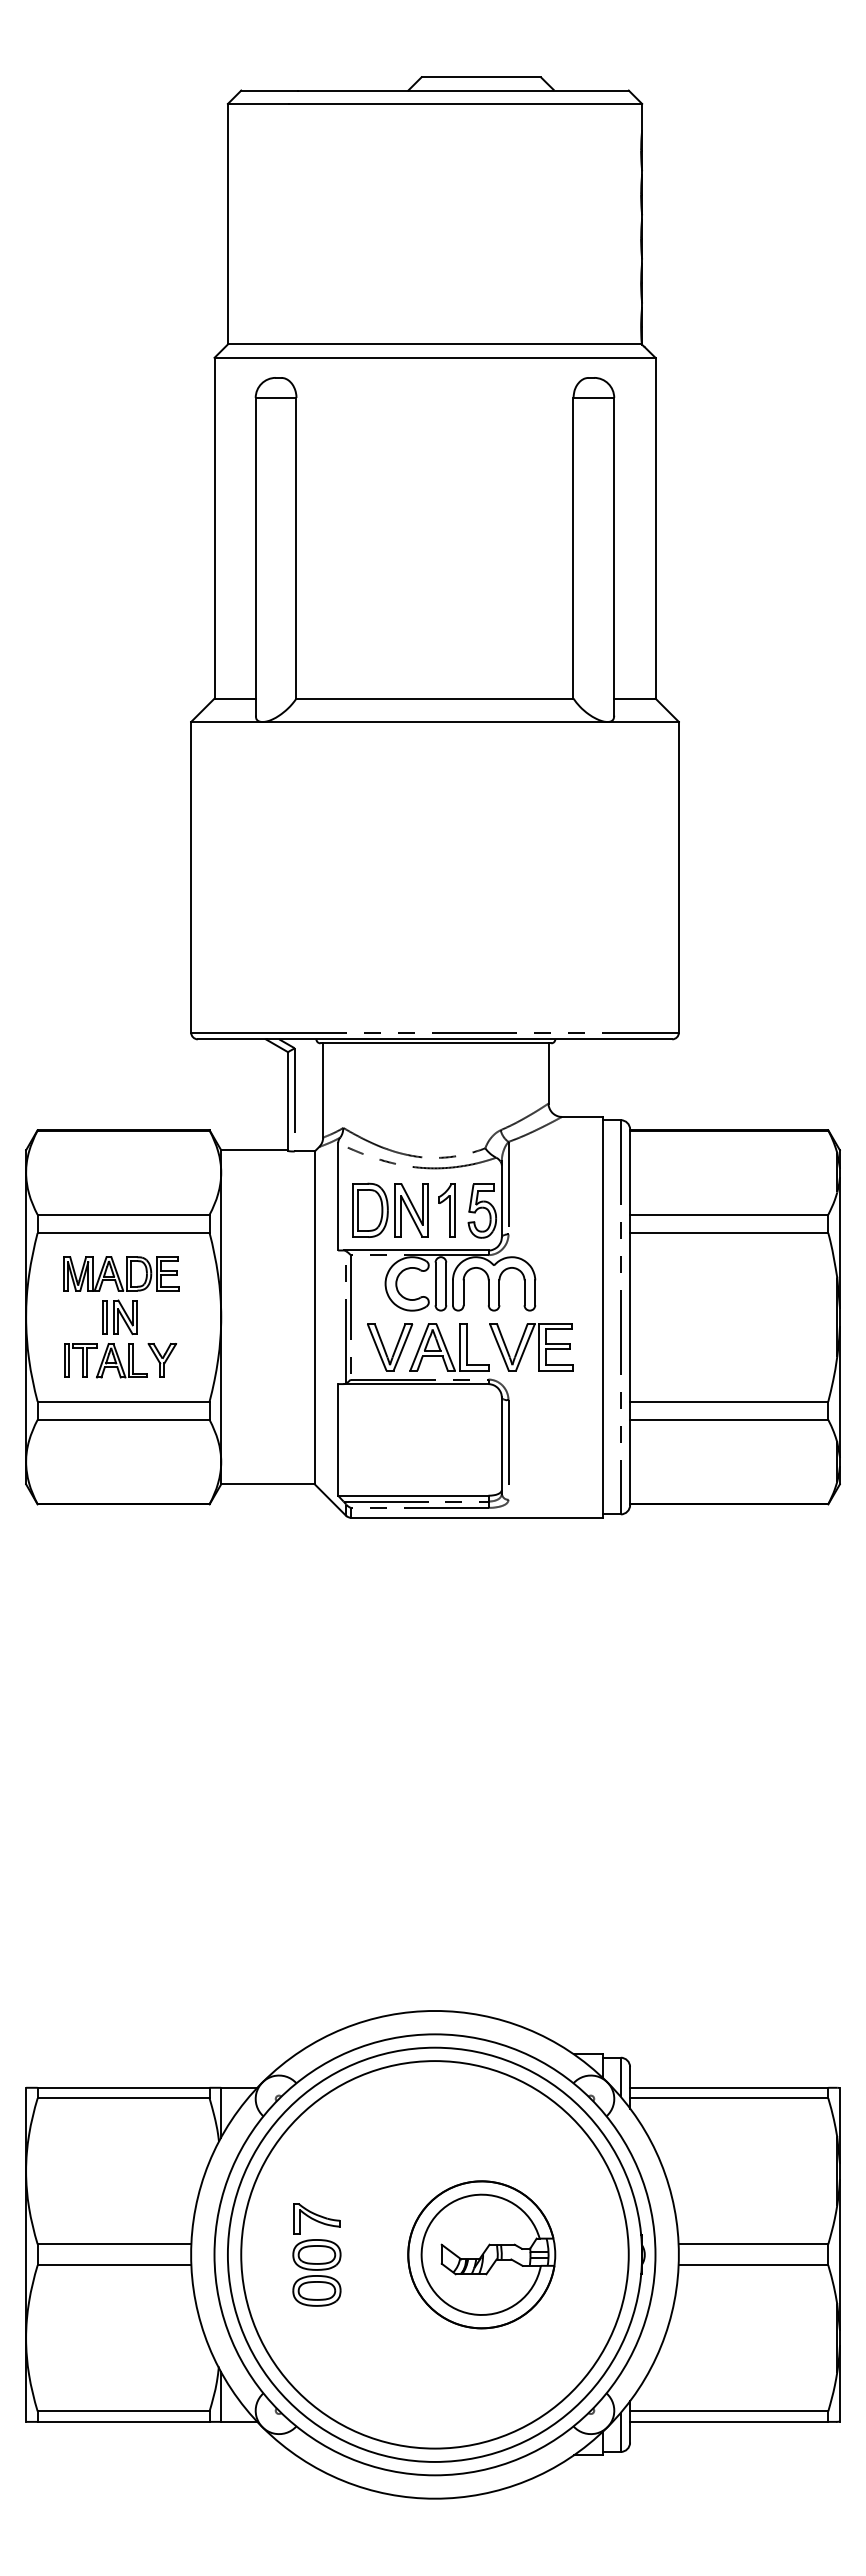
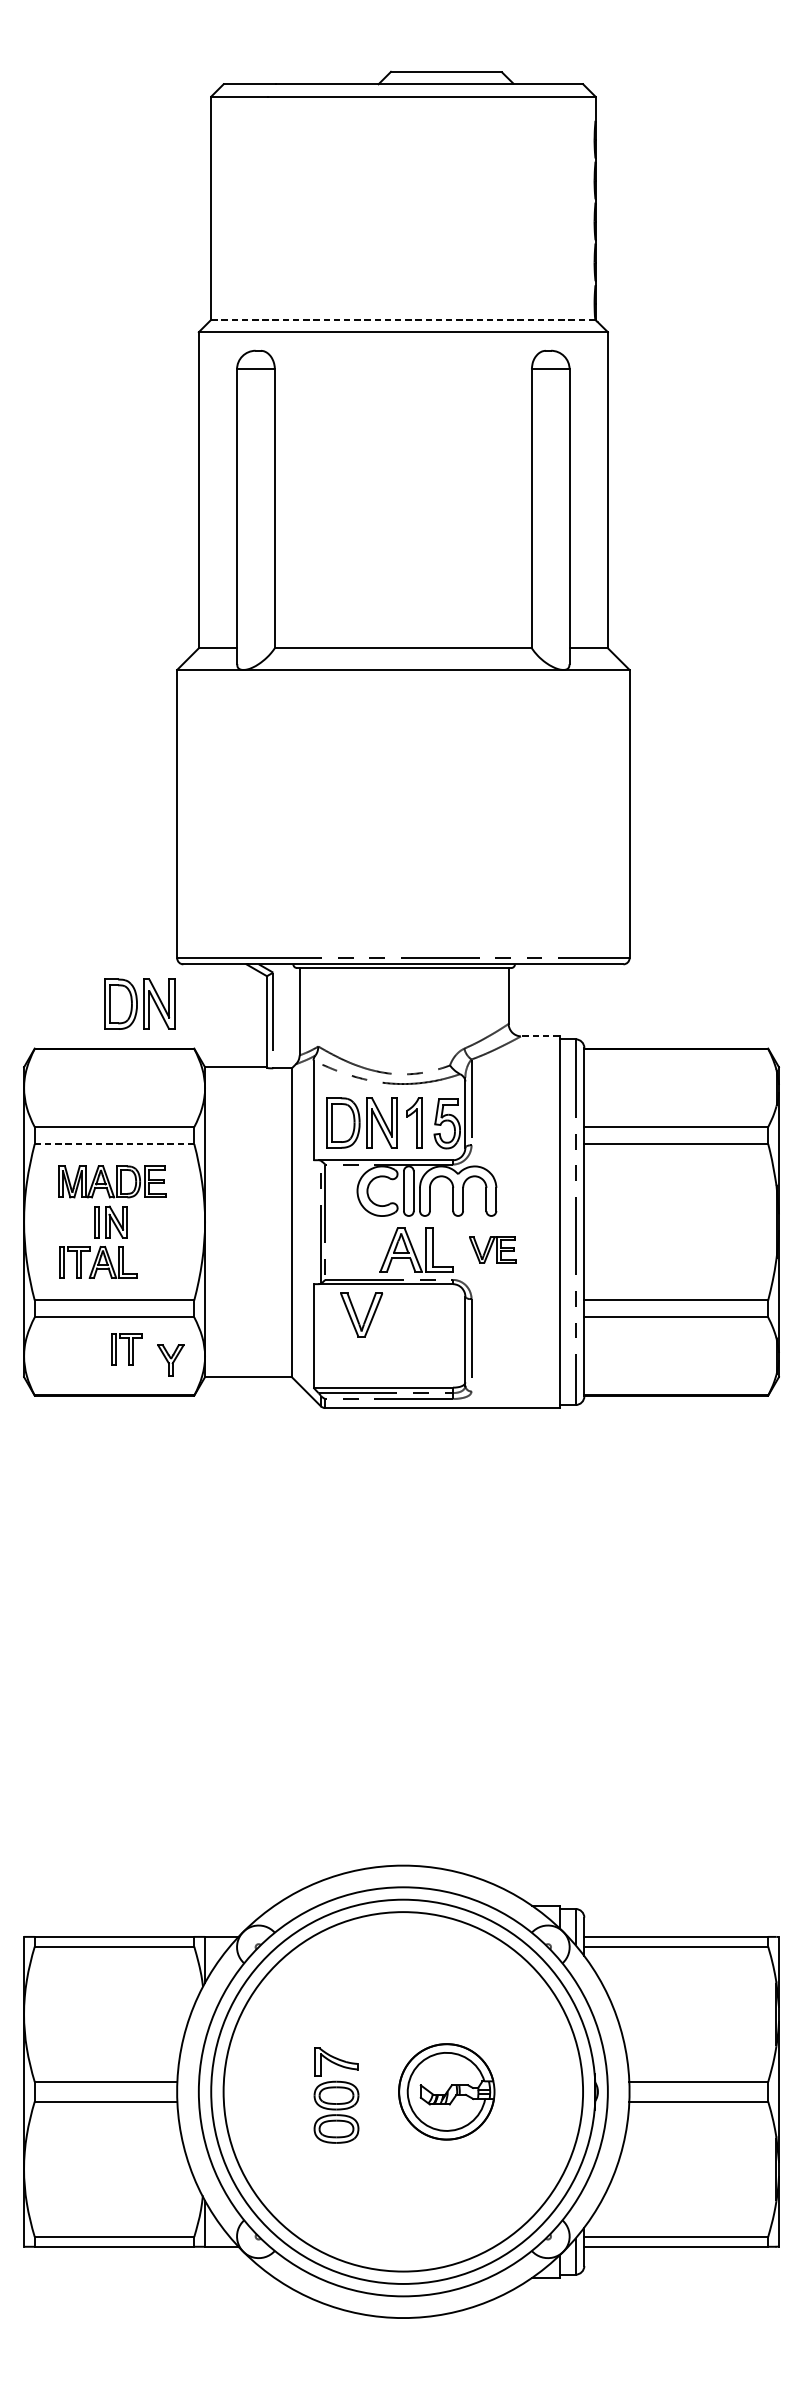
line: (434, 344) -> (402, 319), solid -> dashed
part: (150, 1081) -> (139, 1003), added
line: (582, 1116) -> (540, 1035), solid -> dashed
line: (123, 1233) -> (114, 1144), solid -> dashed
part: (390, 1347) -> (362, 1315), moved
part: (531, 1347) -> (492, 1250), size x0.6
part: (162, 1360) -> (170, 1360), moved
part: (136, 1454) -> (126, 1349), added
part: (316, 2254) -> (336, 2095), moved
part: (481, 2254) -> (446, 2091), size x0.7

